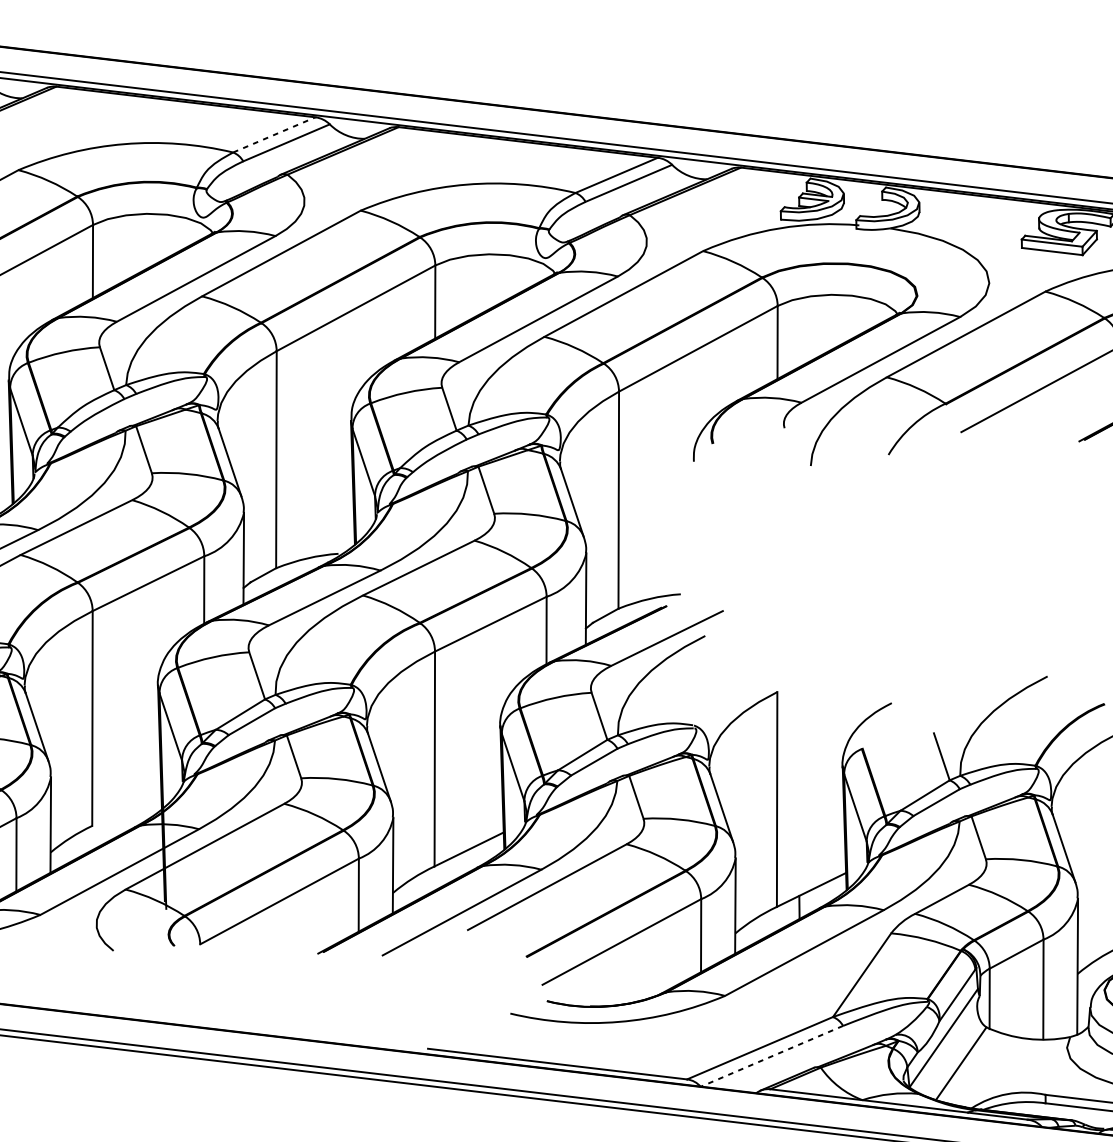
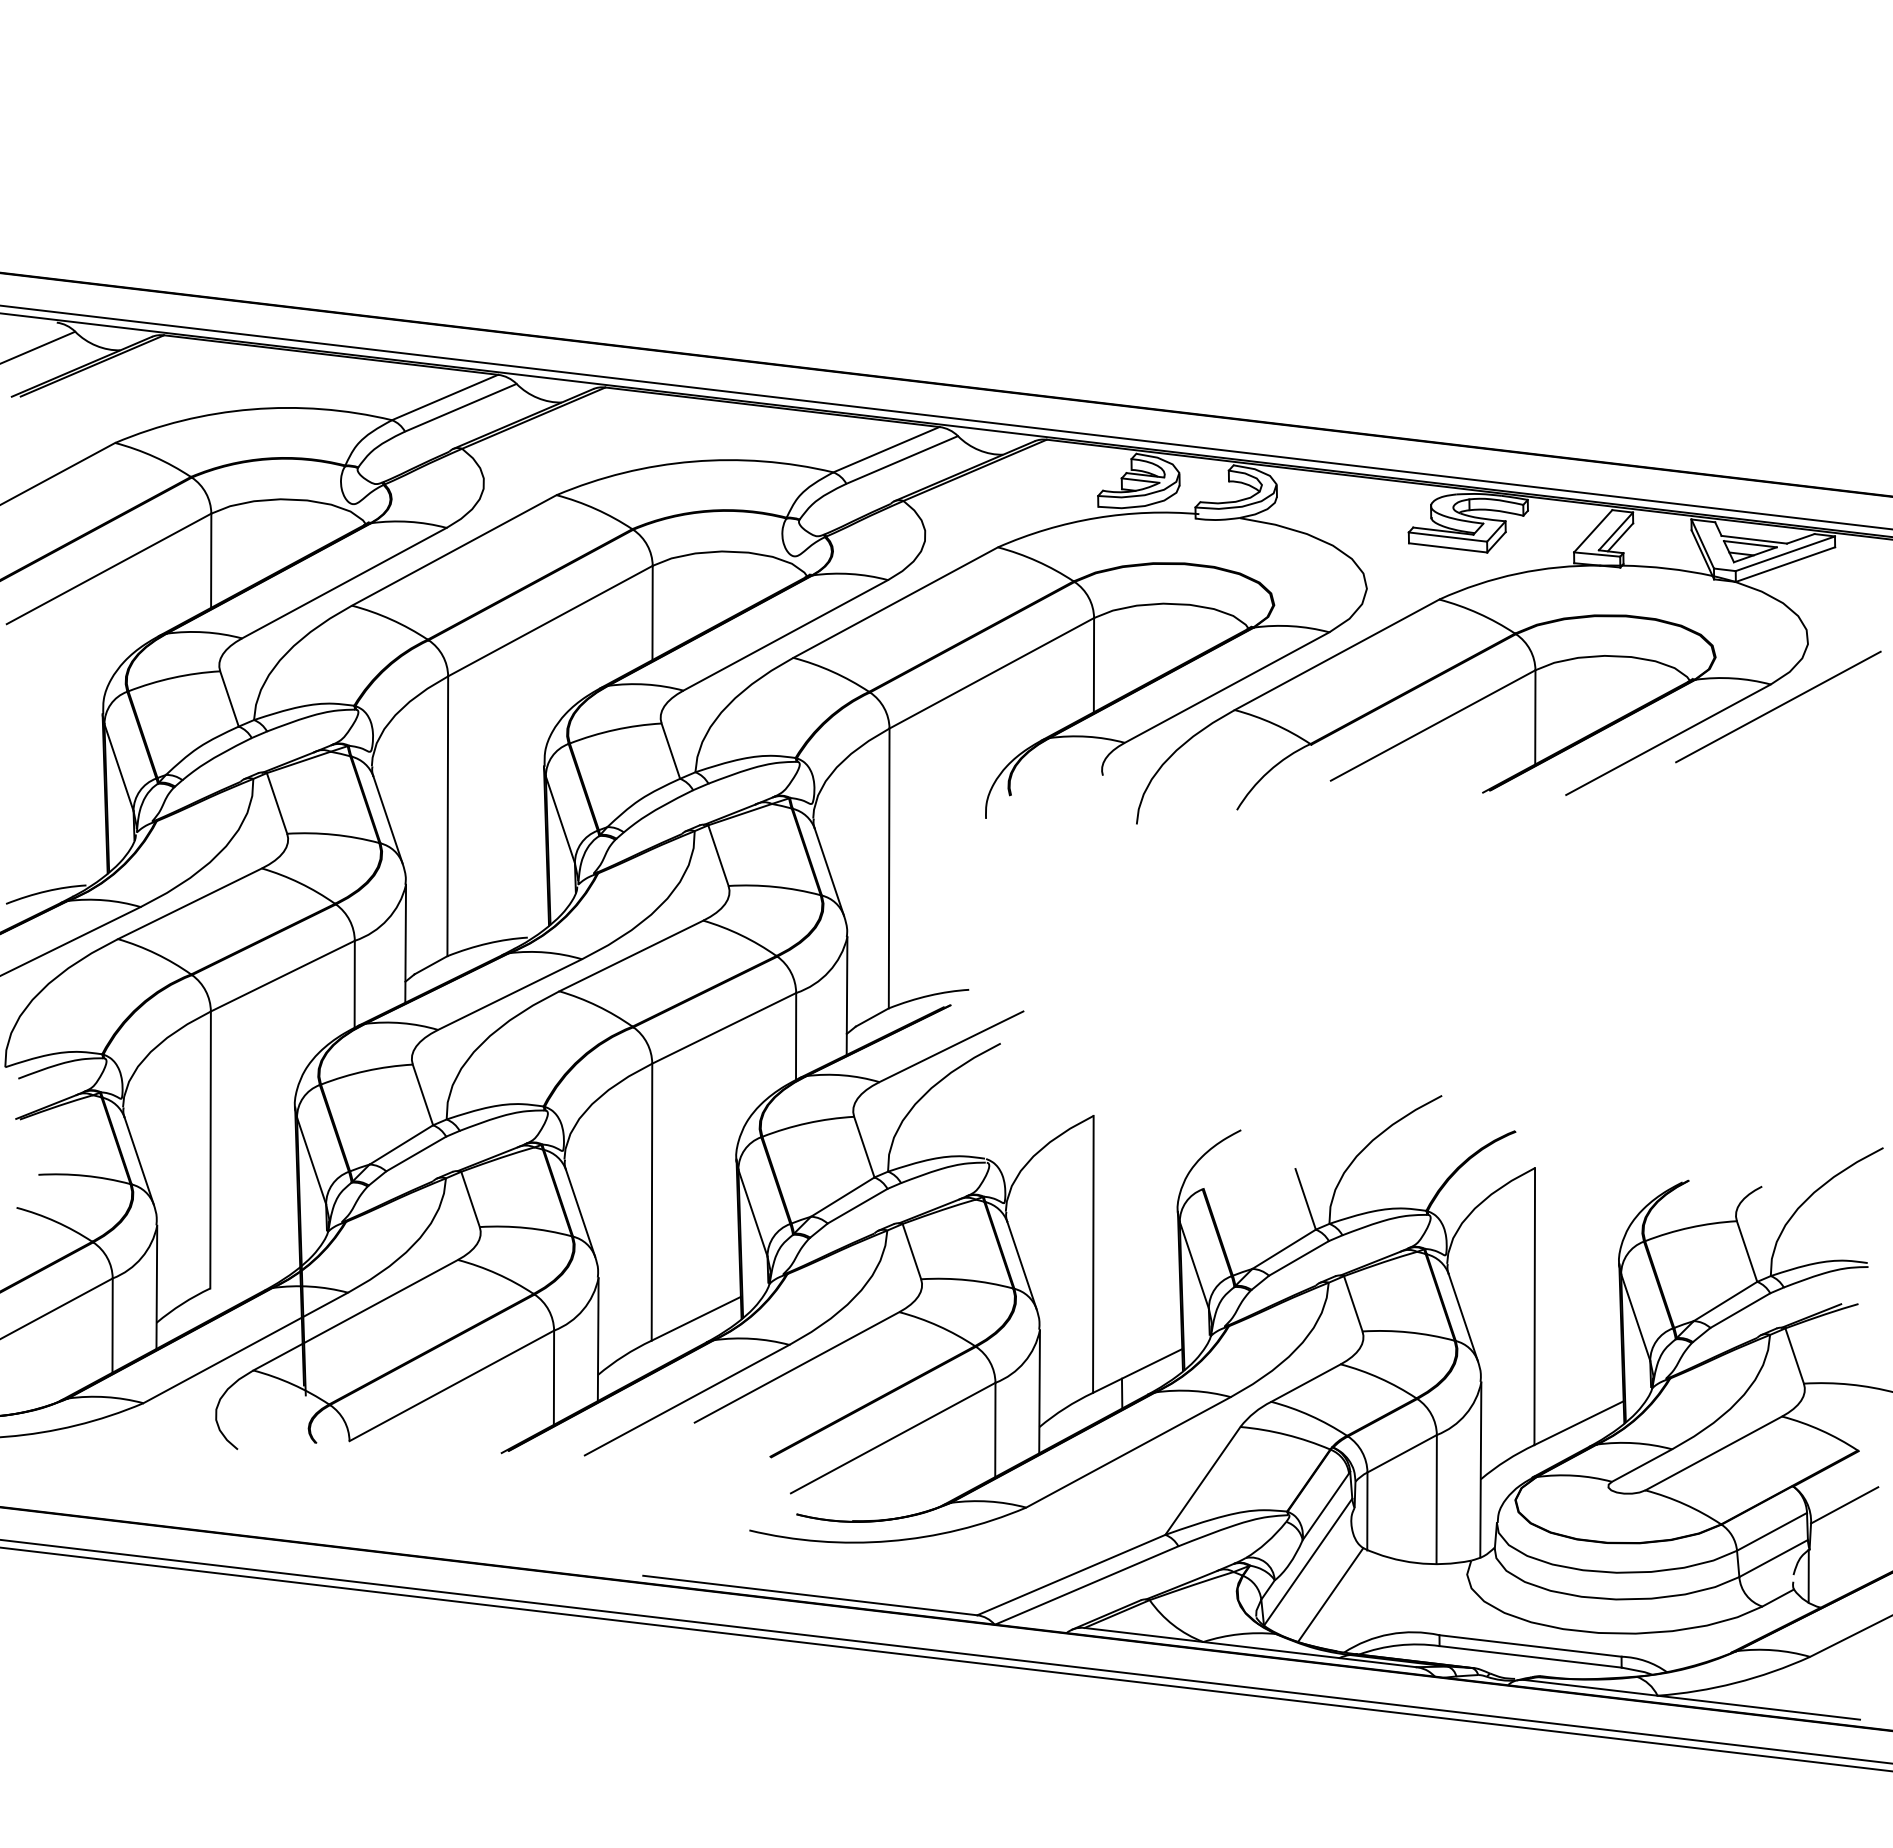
line: (274, 134) -> (445, 397), dashed -> solid
line: (771, 1056) -> (1086, 1585), dashed -> solid

